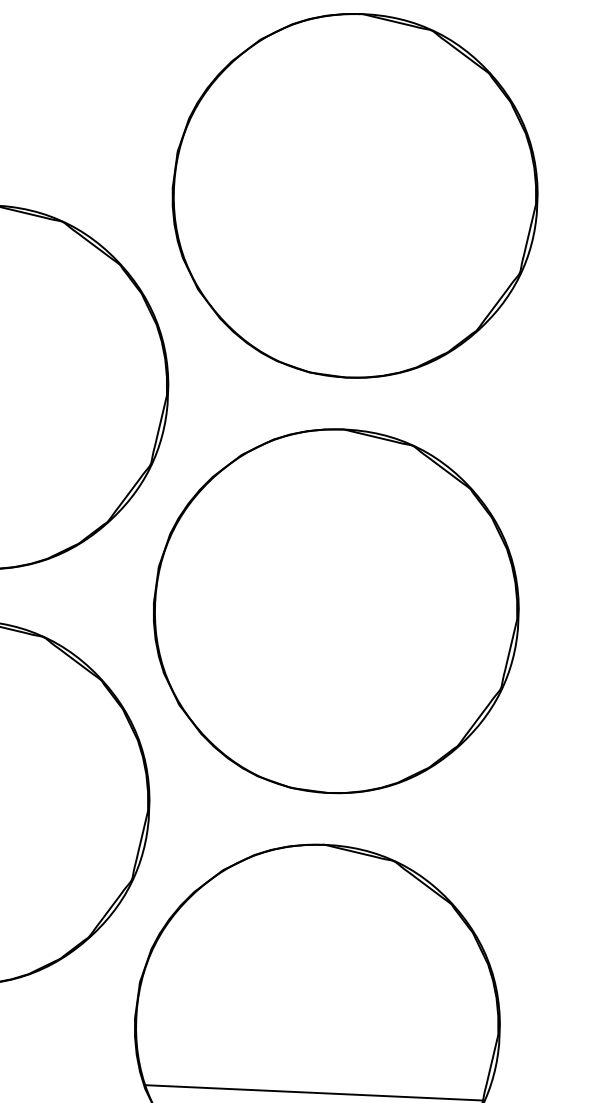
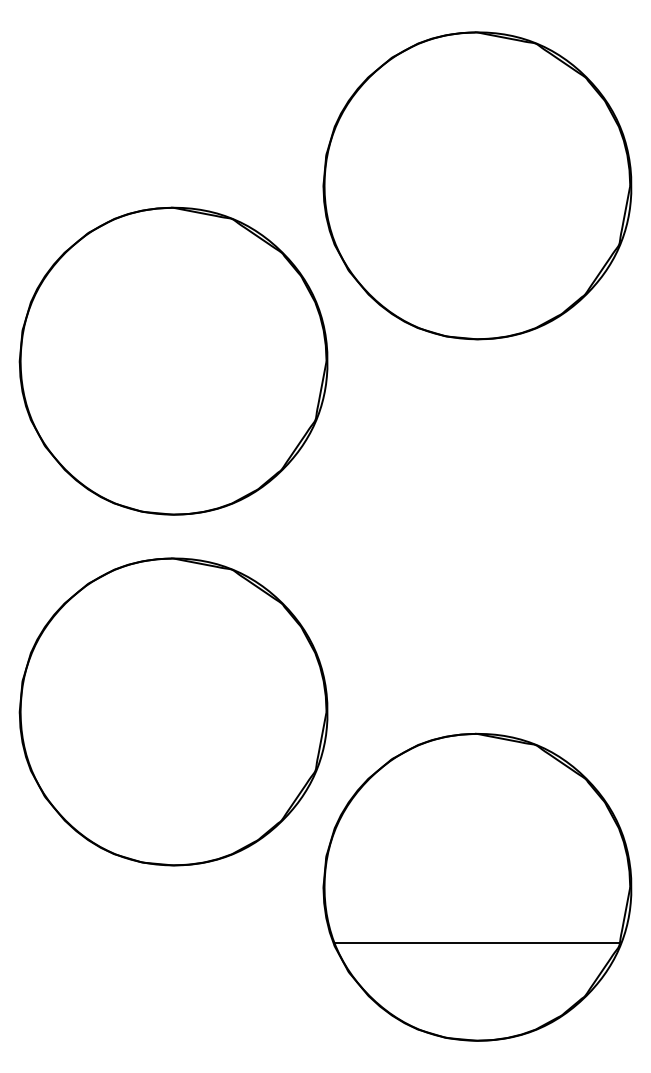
part: (336, 611) -> (477, 536), removed

